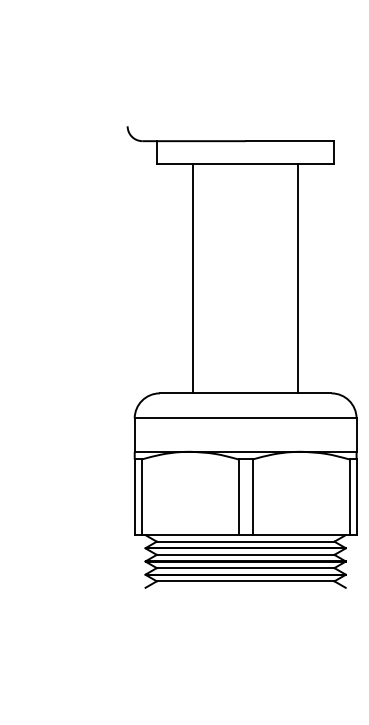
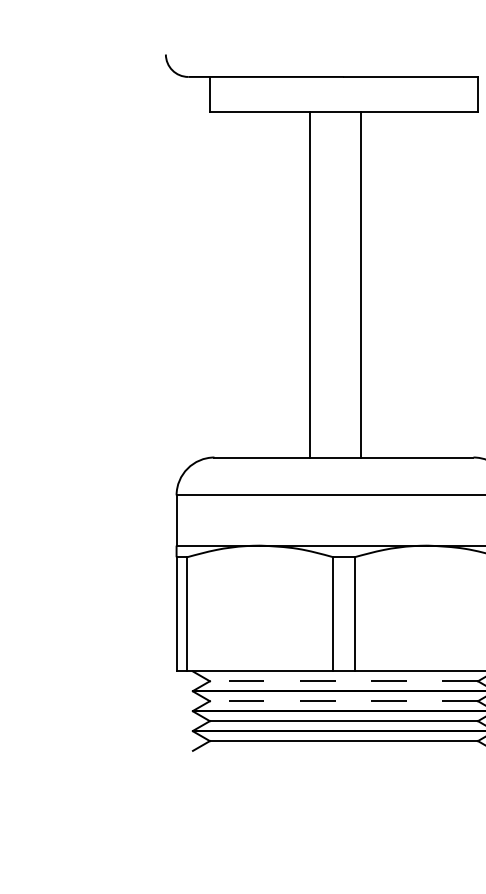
line: (193, 278) -> (310, 284), moved
line: (298, 278) -> (361, 284), moved
line: (245, 541) -> (343, 681), solid -> dashed
line: (245, 554) -> (343, 700), solid -> dashed

